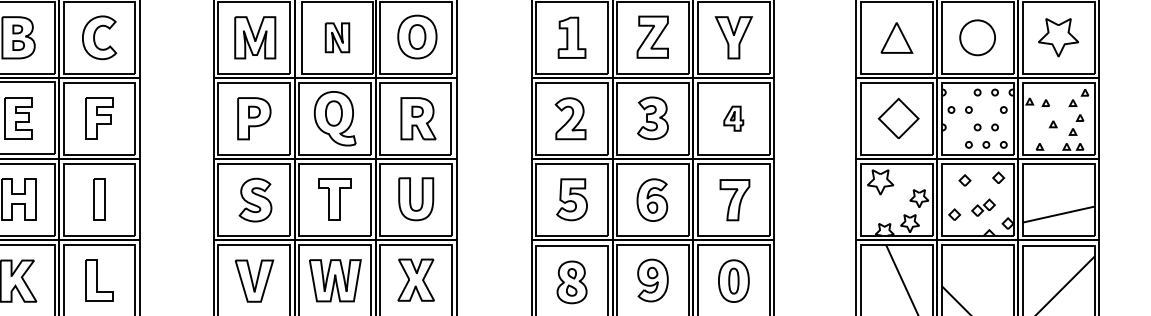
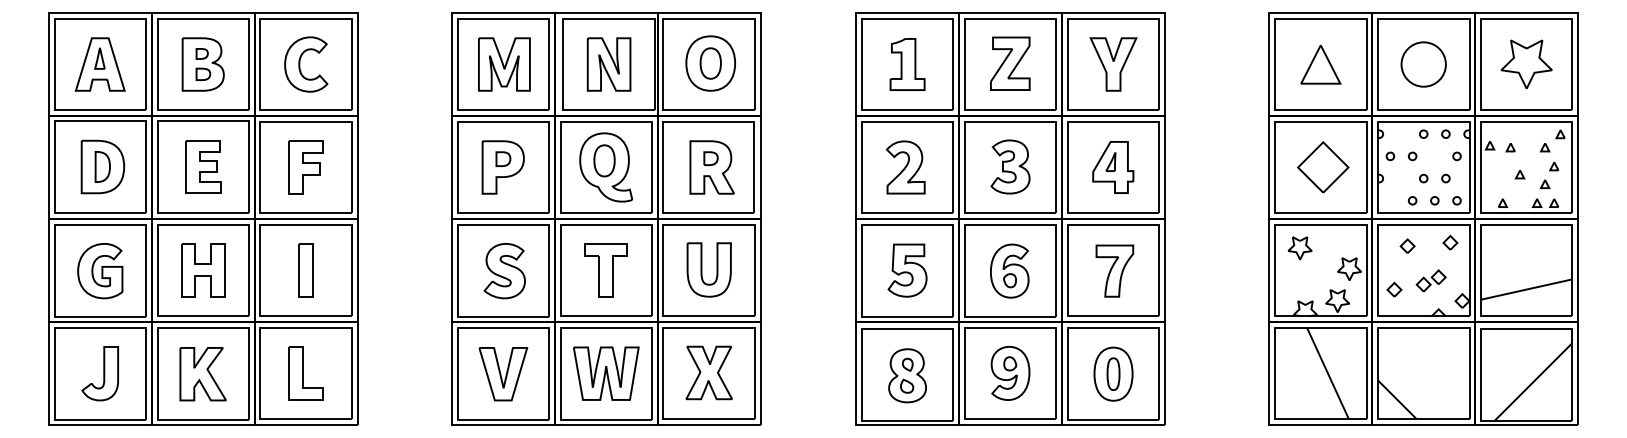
part: (337, 37) -> (608, 64), size x1.43
part: (733, 118) -> (1113, 167), size x1.67
part: (880, 181) -> (1299, 247), size x0.71

